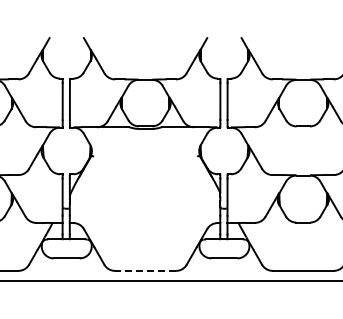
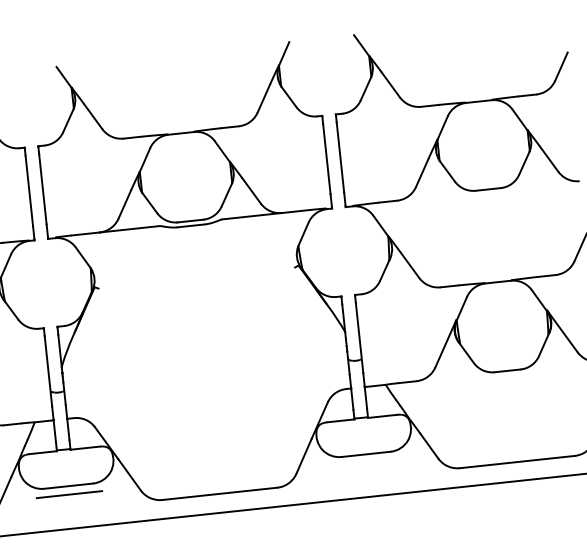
line: (66, 262) -> (68, 493), added
line: (145, 270) -> (219, 493), dashed -> solid

